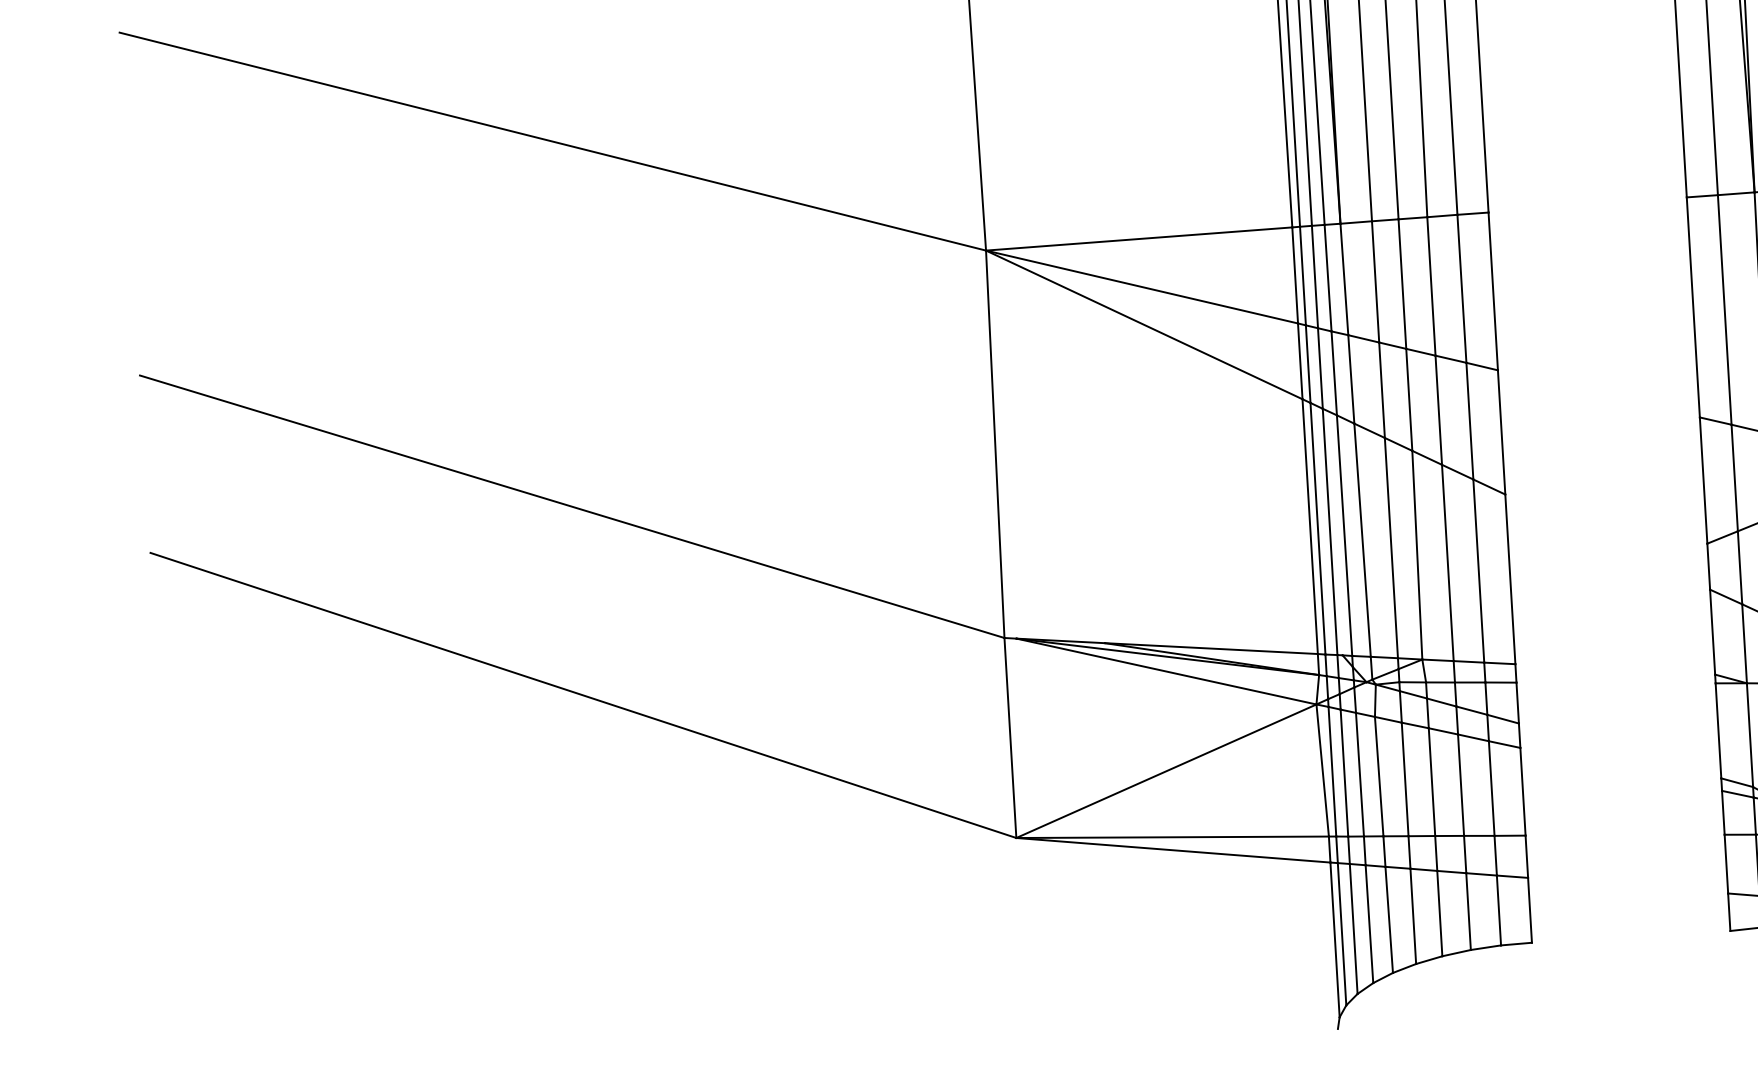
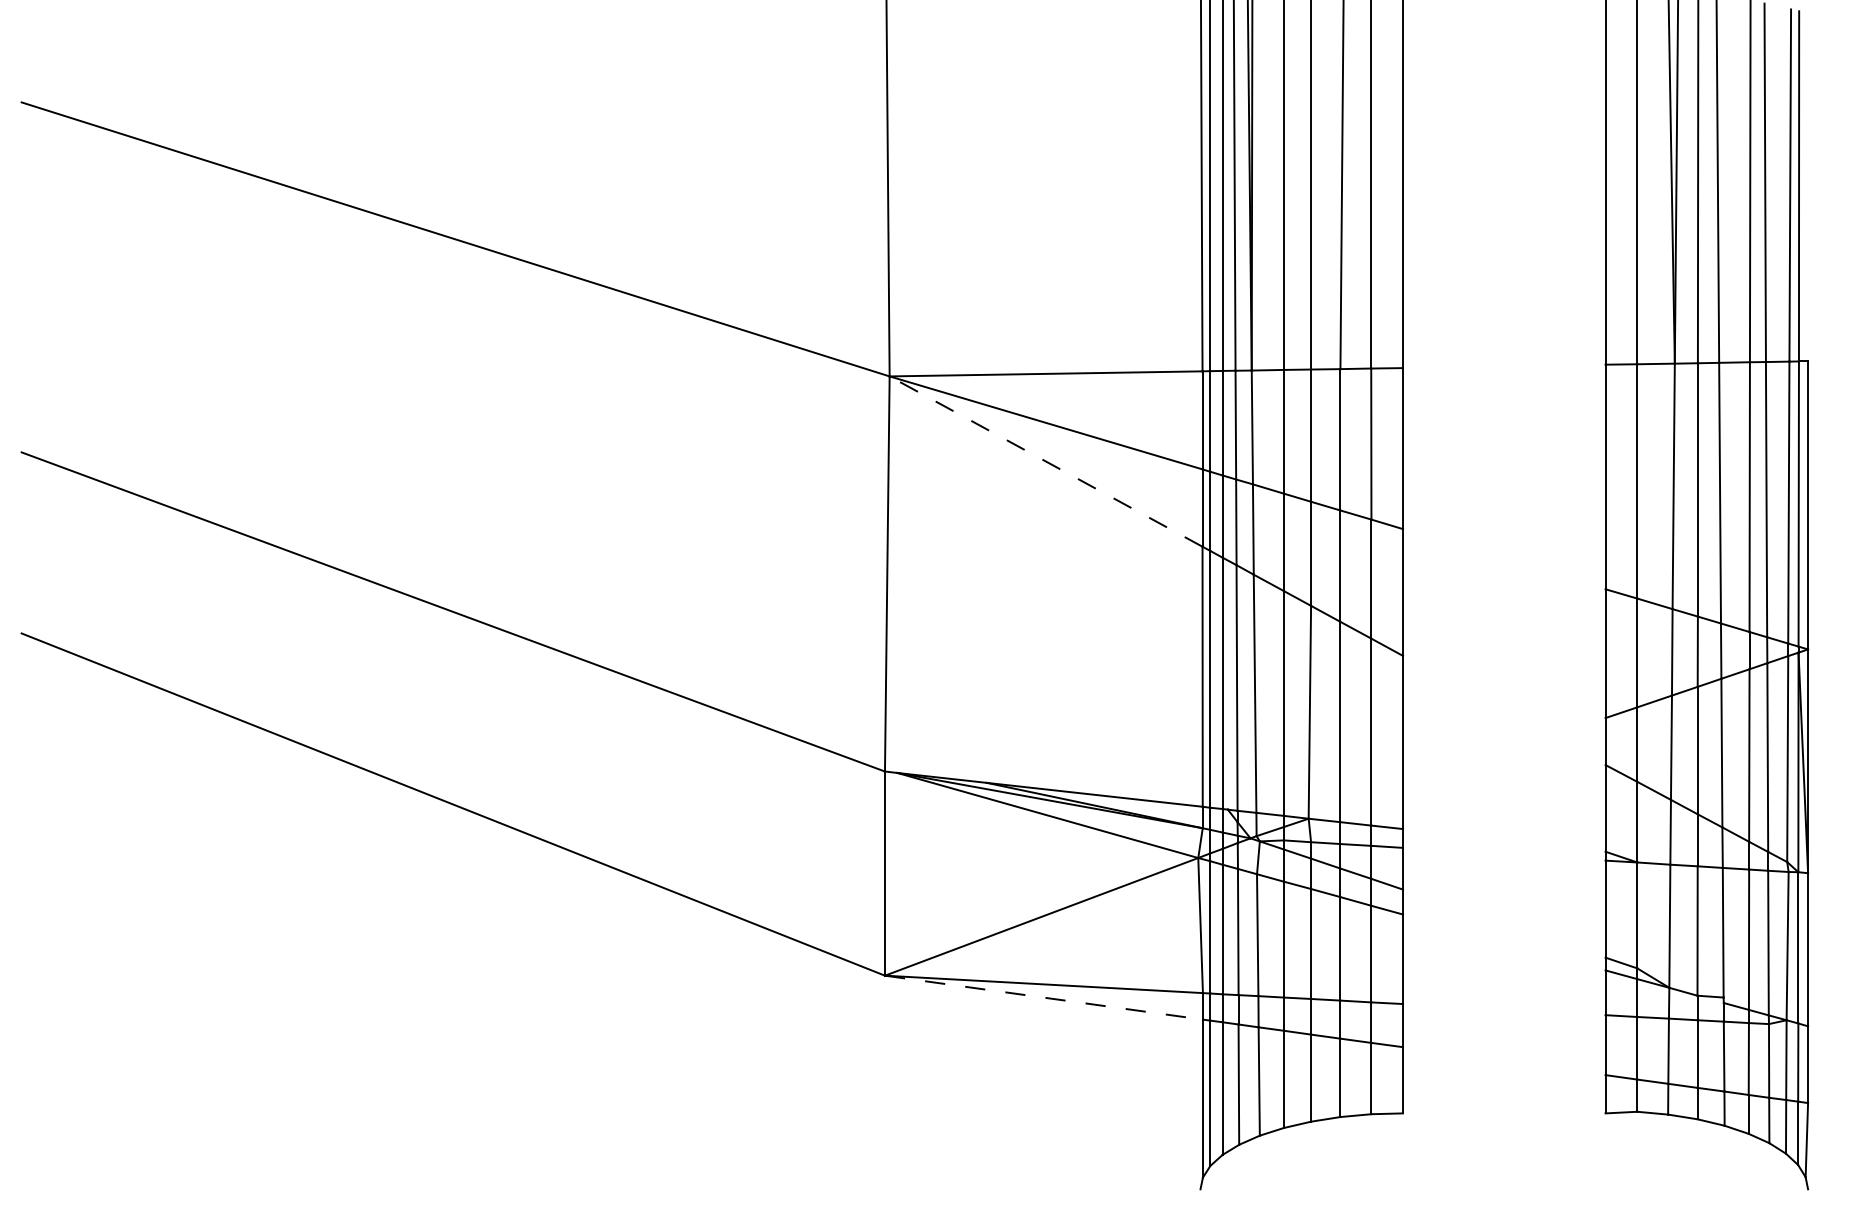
line: (1143, 324) -> (1045, 461), solid -> dashed
line: (1173, 850) -> (1044, 997), solid -> dashed

